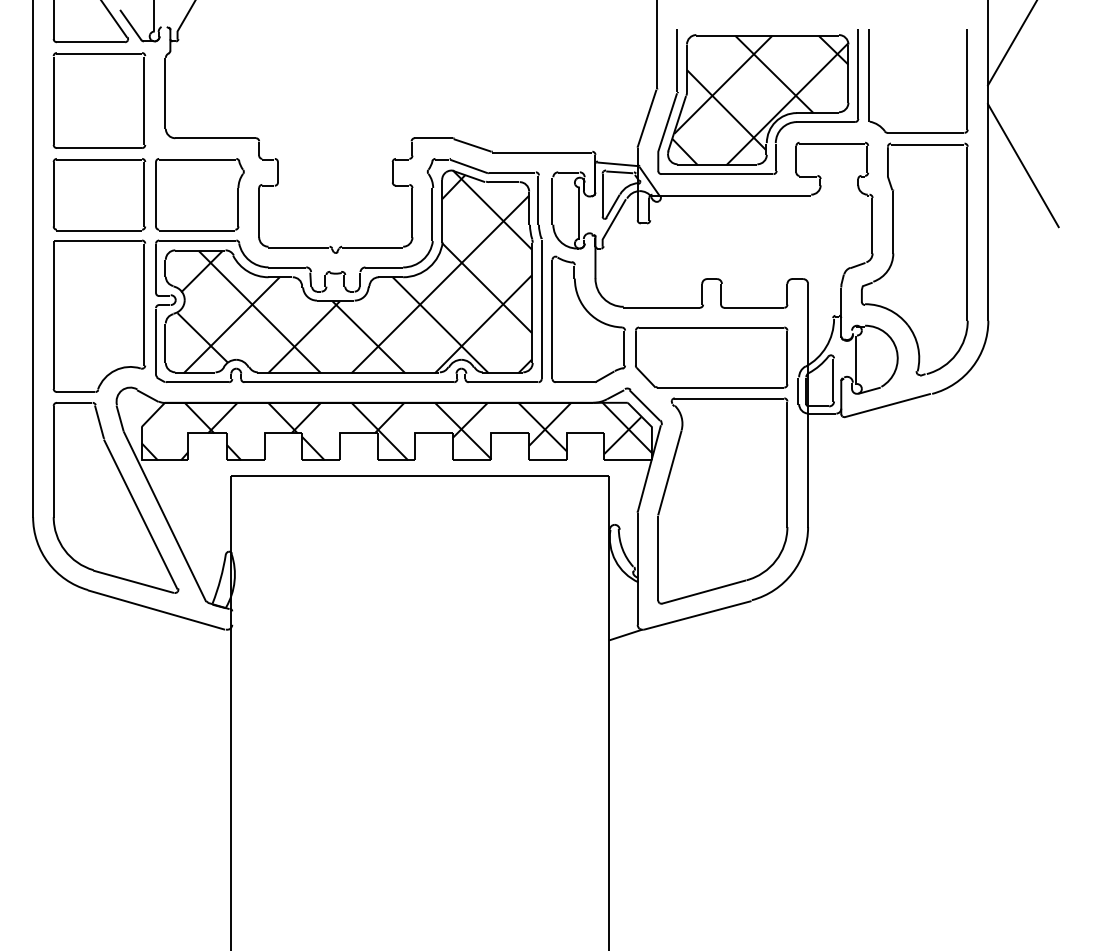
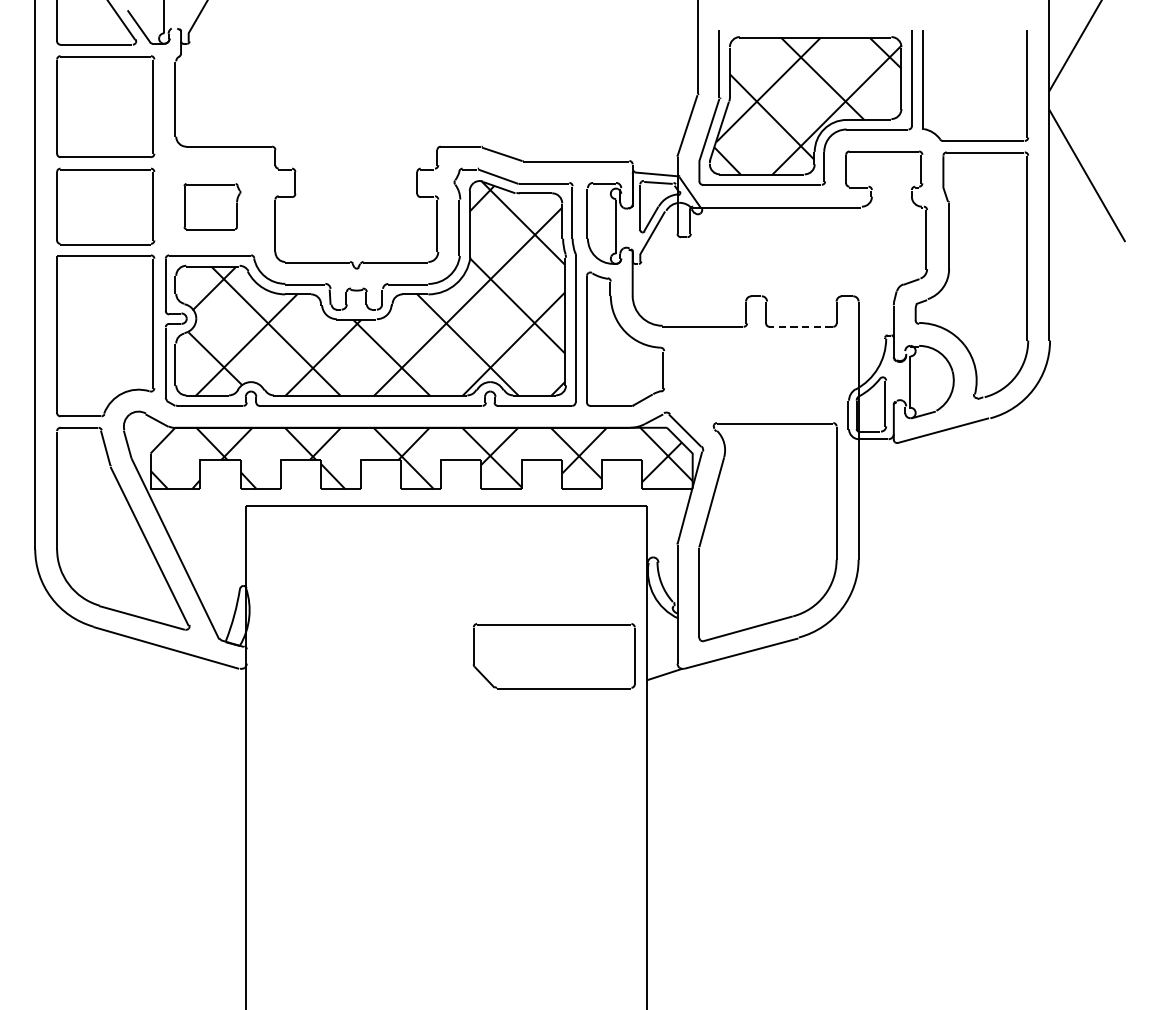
part: (199, 194) -> (212, 206), size x0.6
line: (753, 307) -> (800, 326), solid -> dashed
part: (711, 357) -> (554, 655), moved

